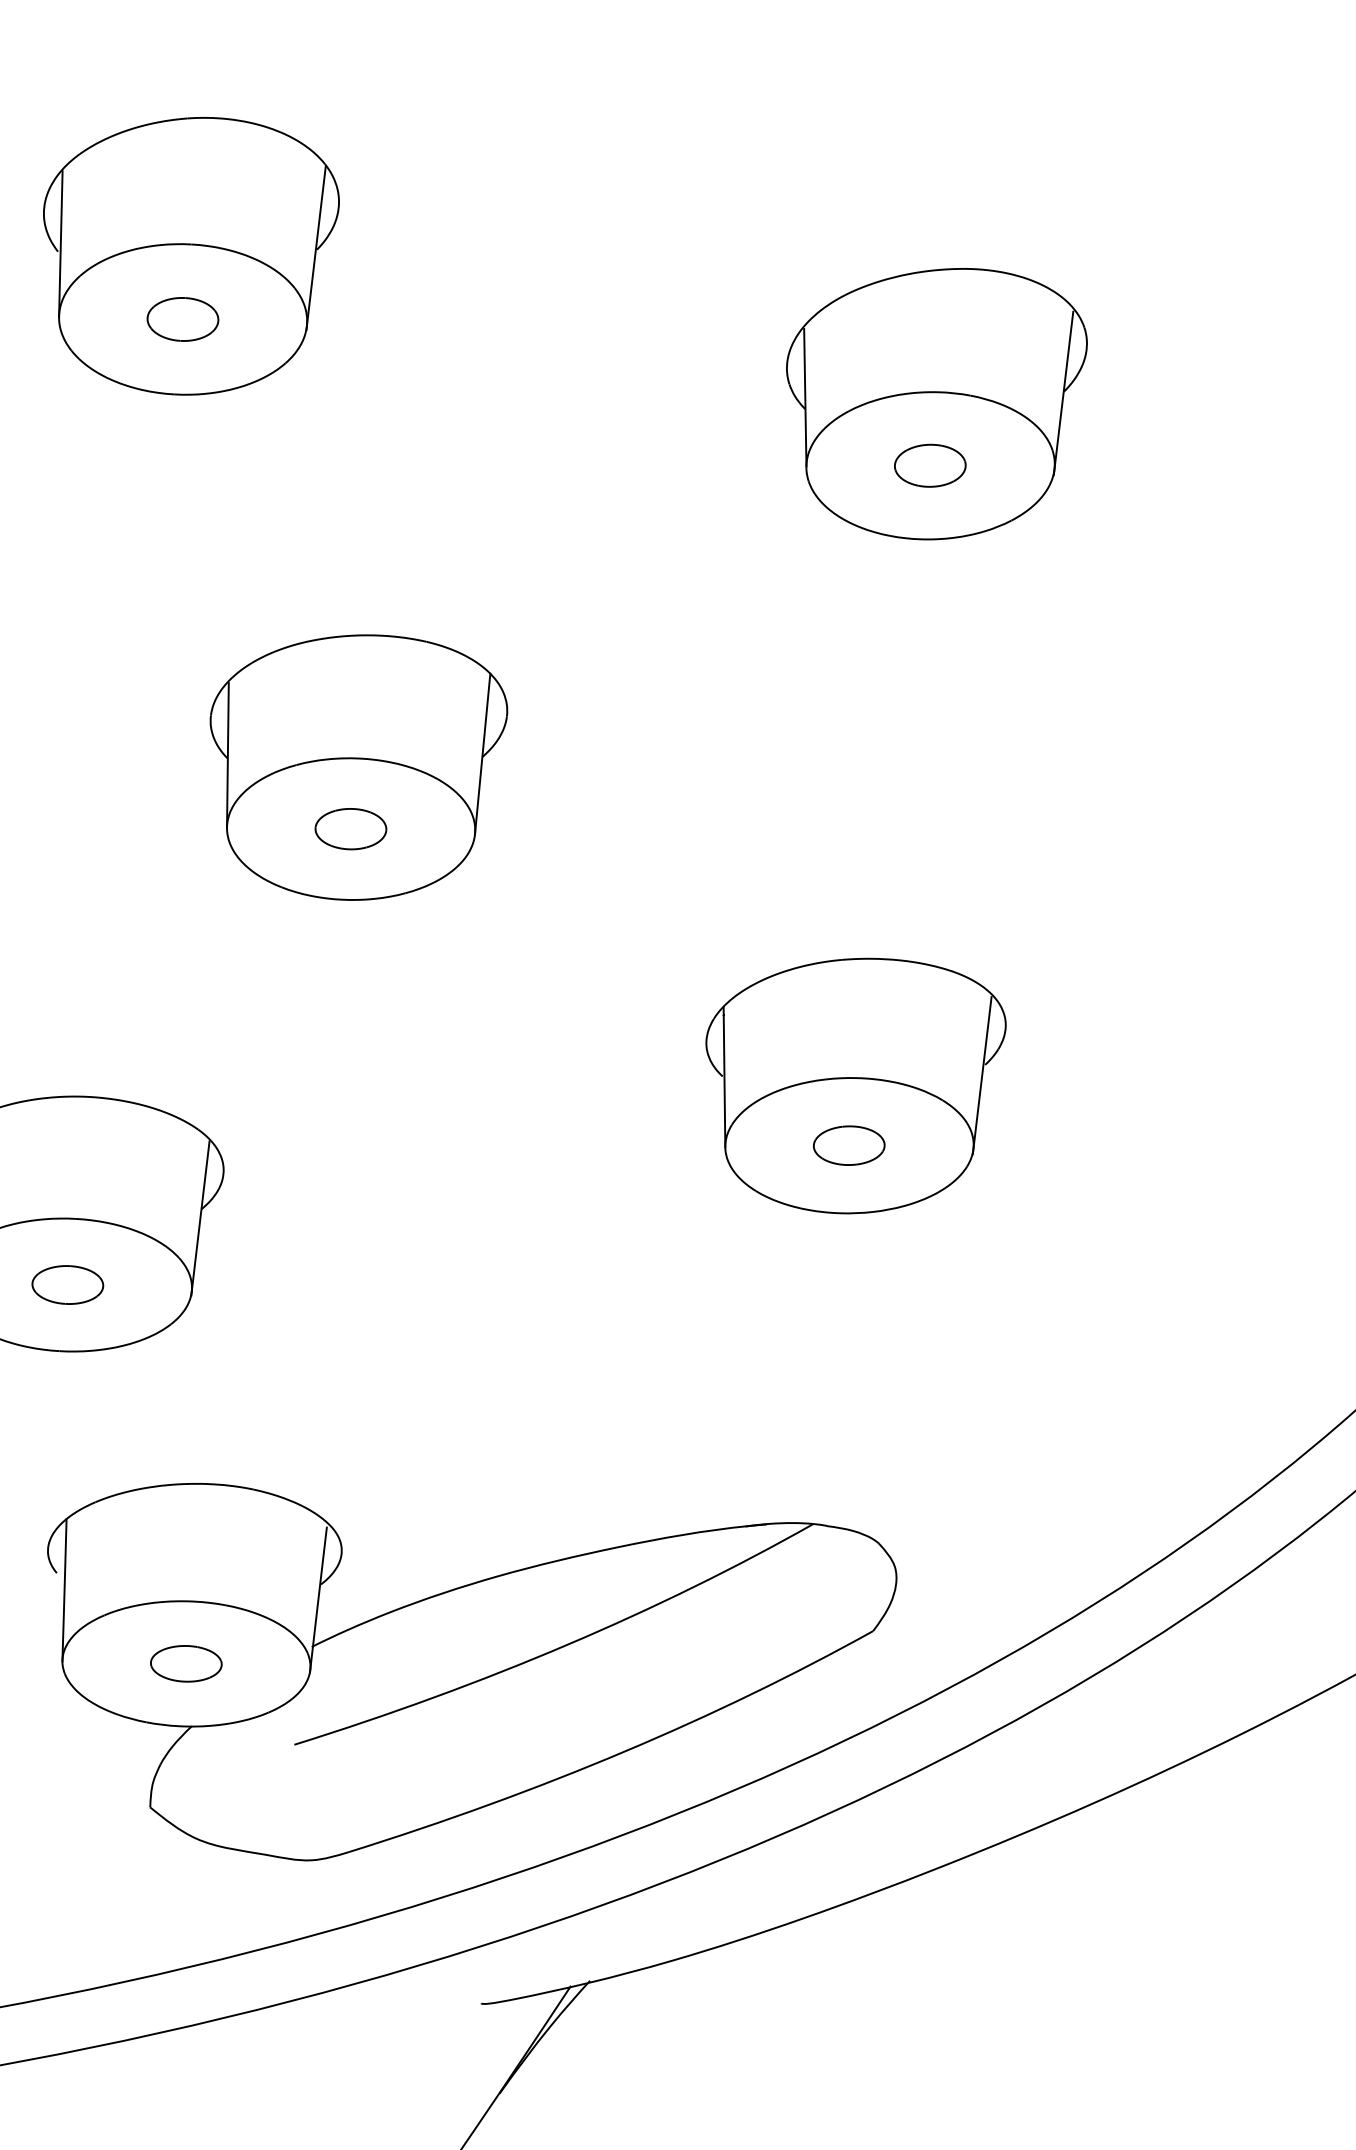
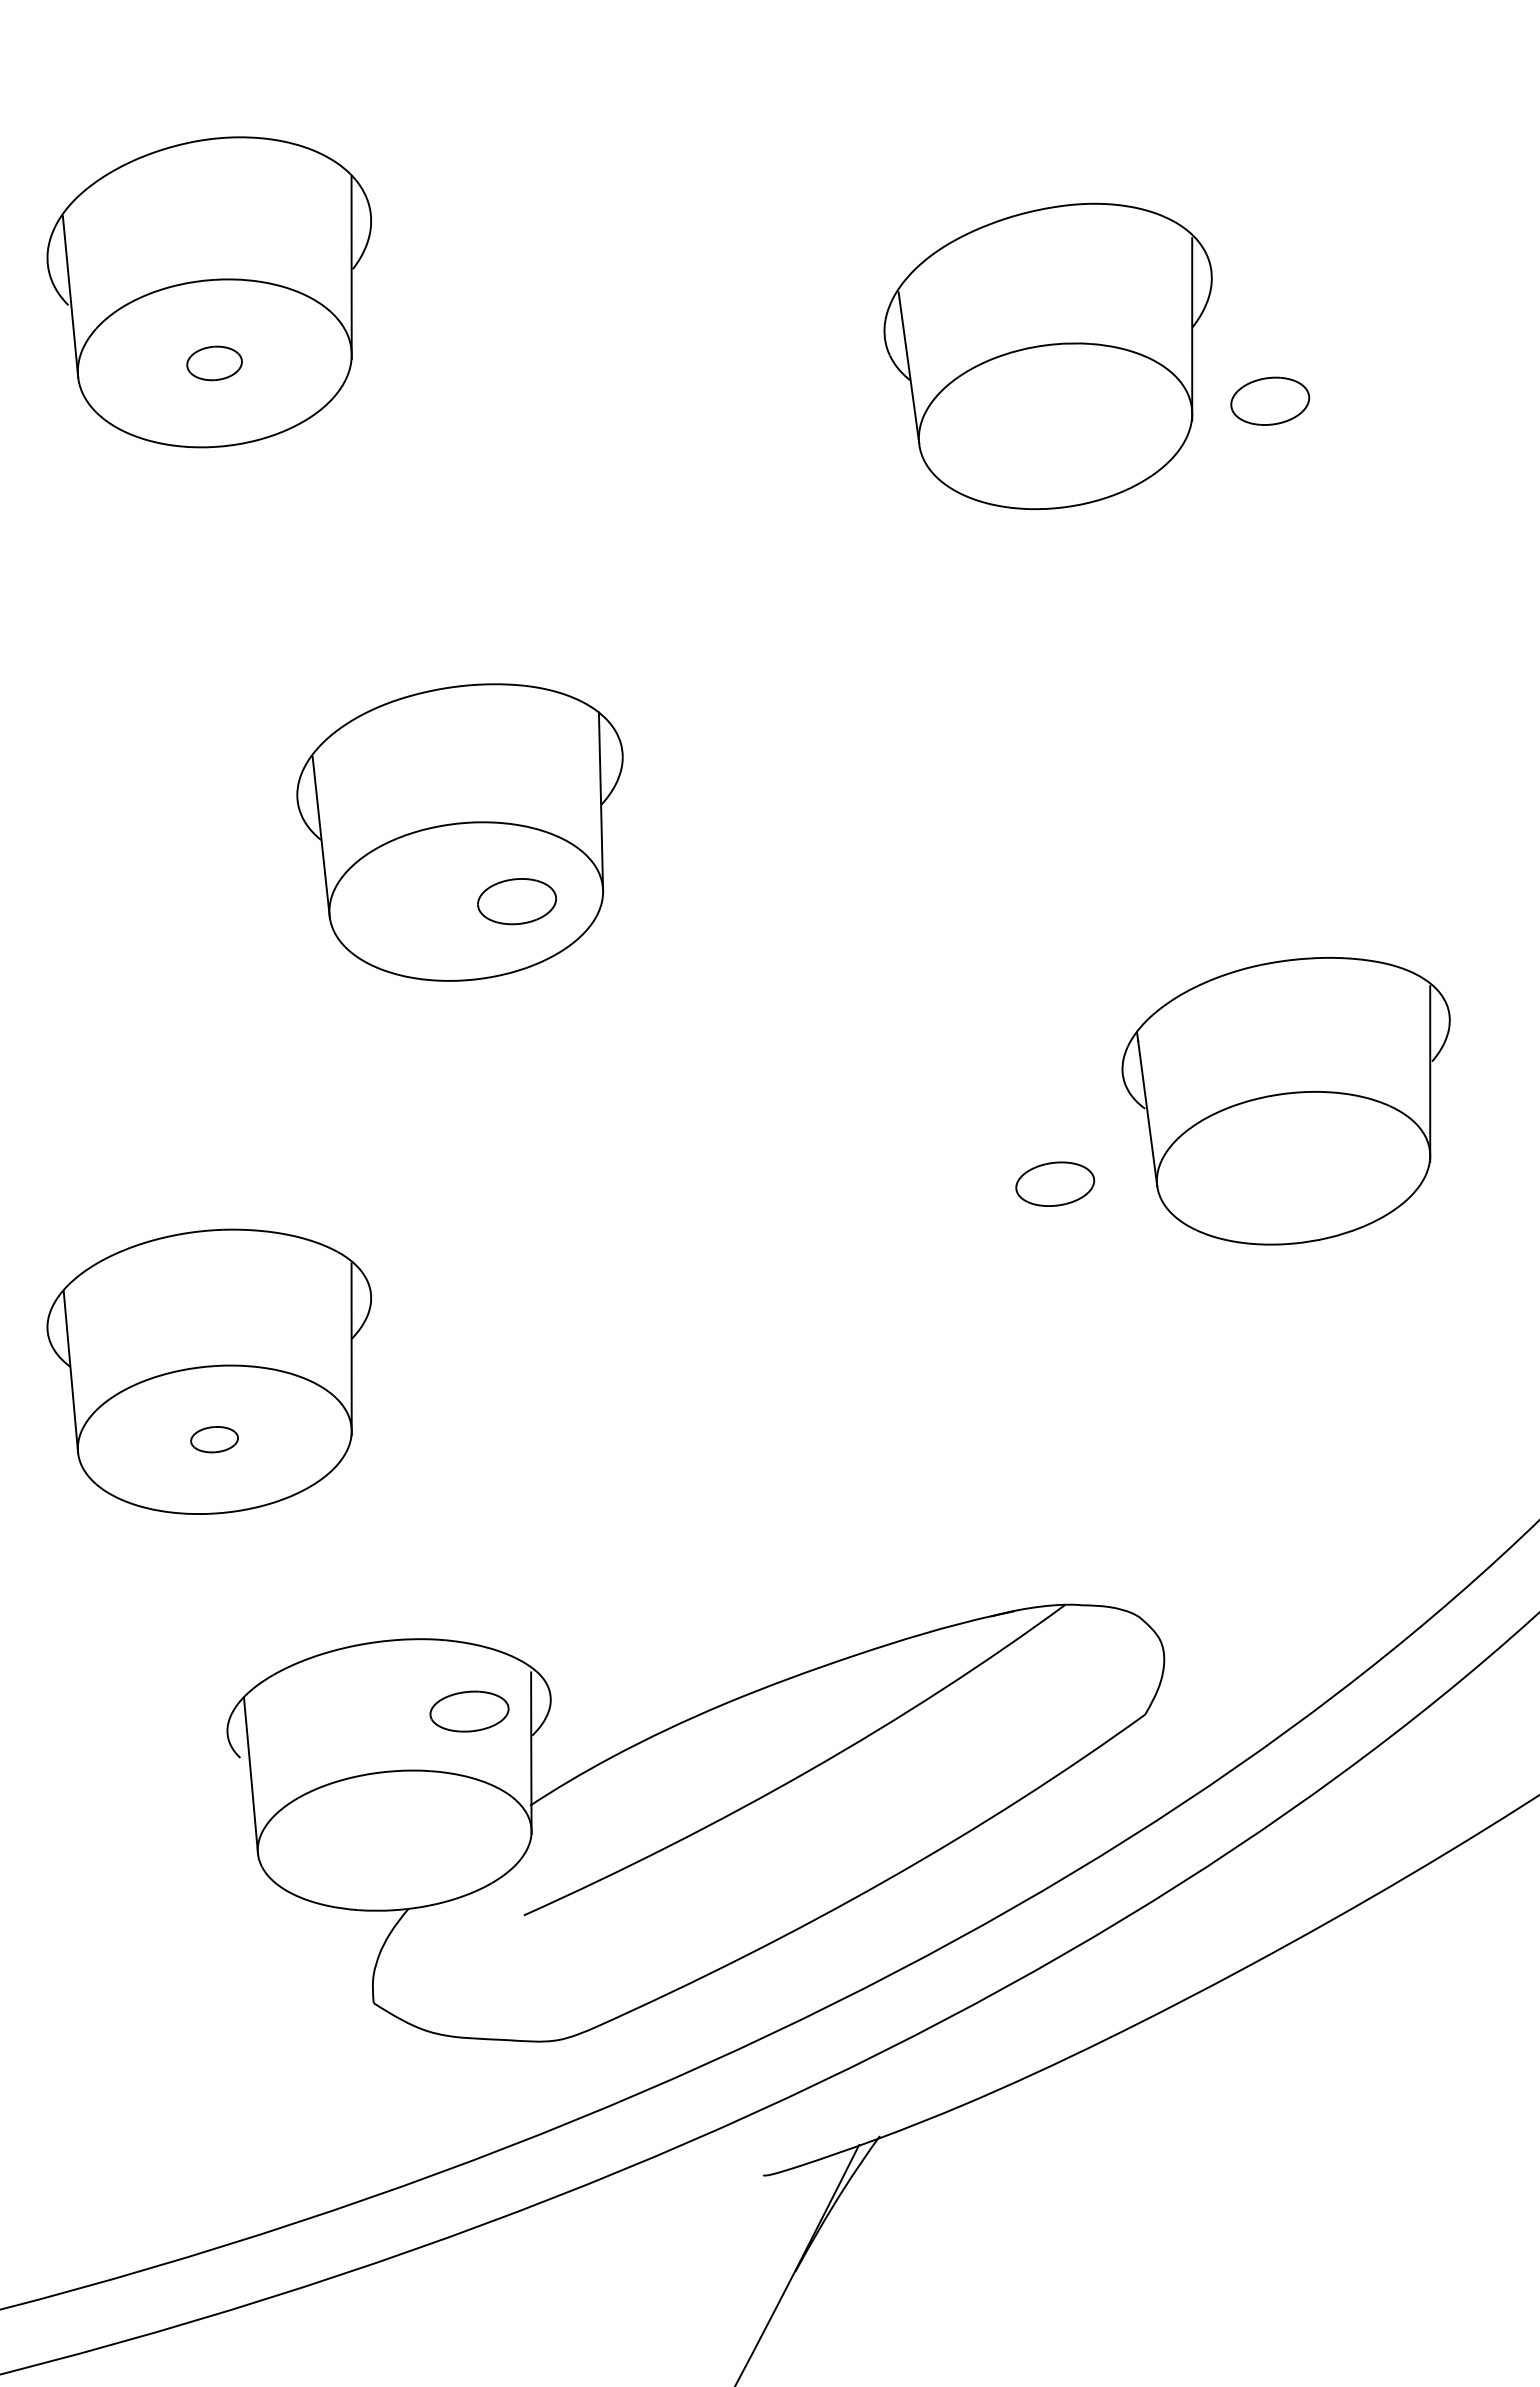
part: (182, 319) -> (214, 363), size x0.7
part: (930, 465) -> (1270, 400), moved
part: (350, 828) -> (516, 901), moved
part: (849, 1084) -> (1285, 1101), moved
part: (67, 1284) -> (214, 1439), size x0.6
part: (186, 1663) -> (469, 1711), moved

